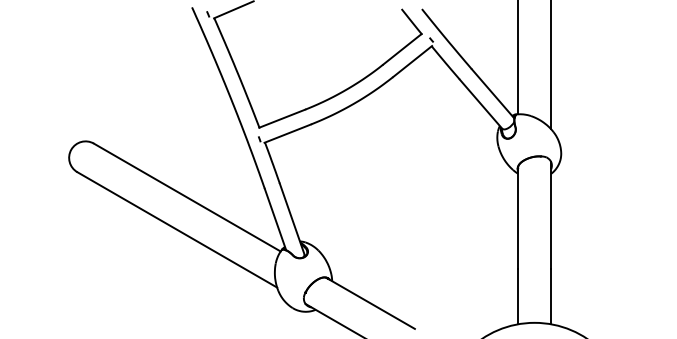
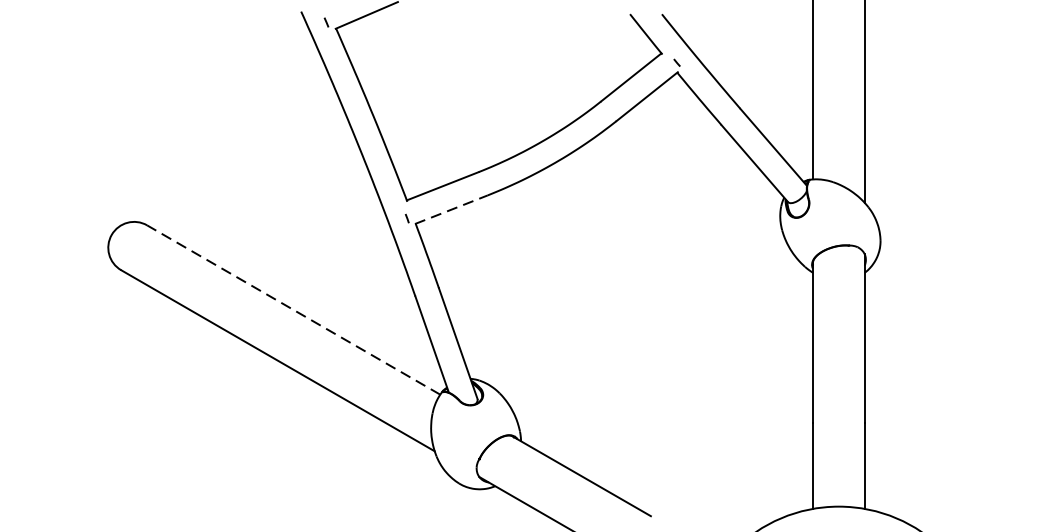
line: (287, 133) -> (450, 209), solid -> dashed
line: (187, 197) -> (294, 309), solid -> dashed

